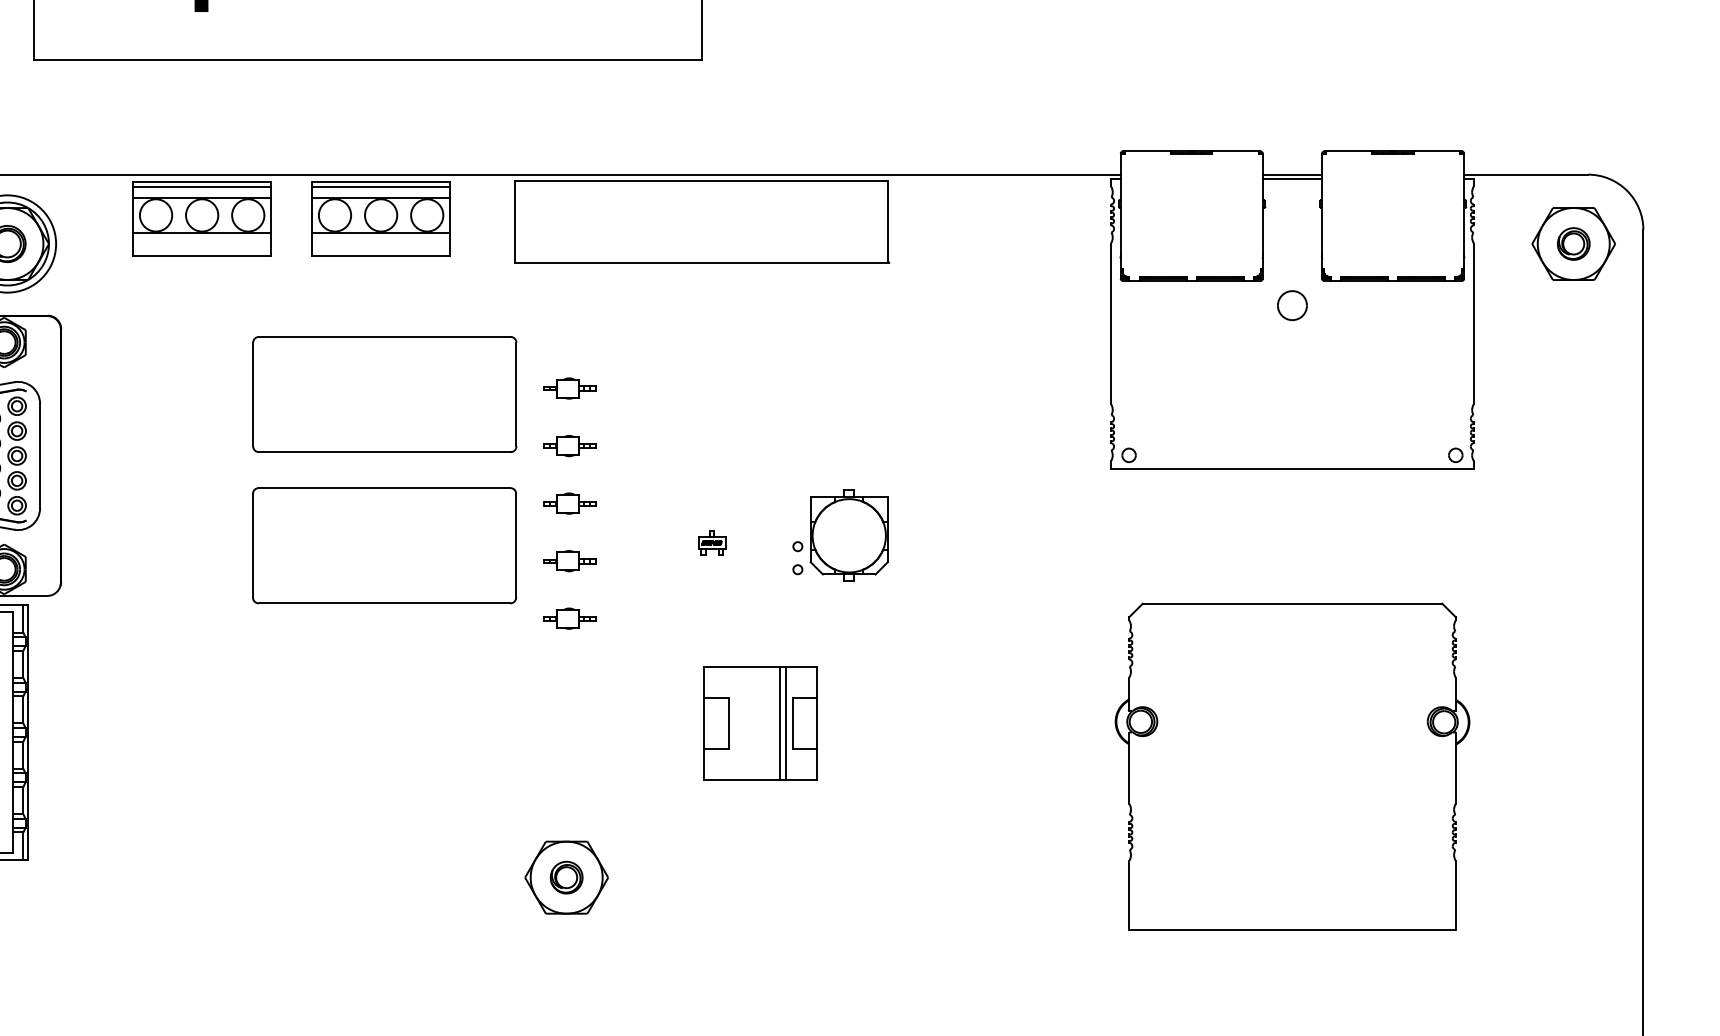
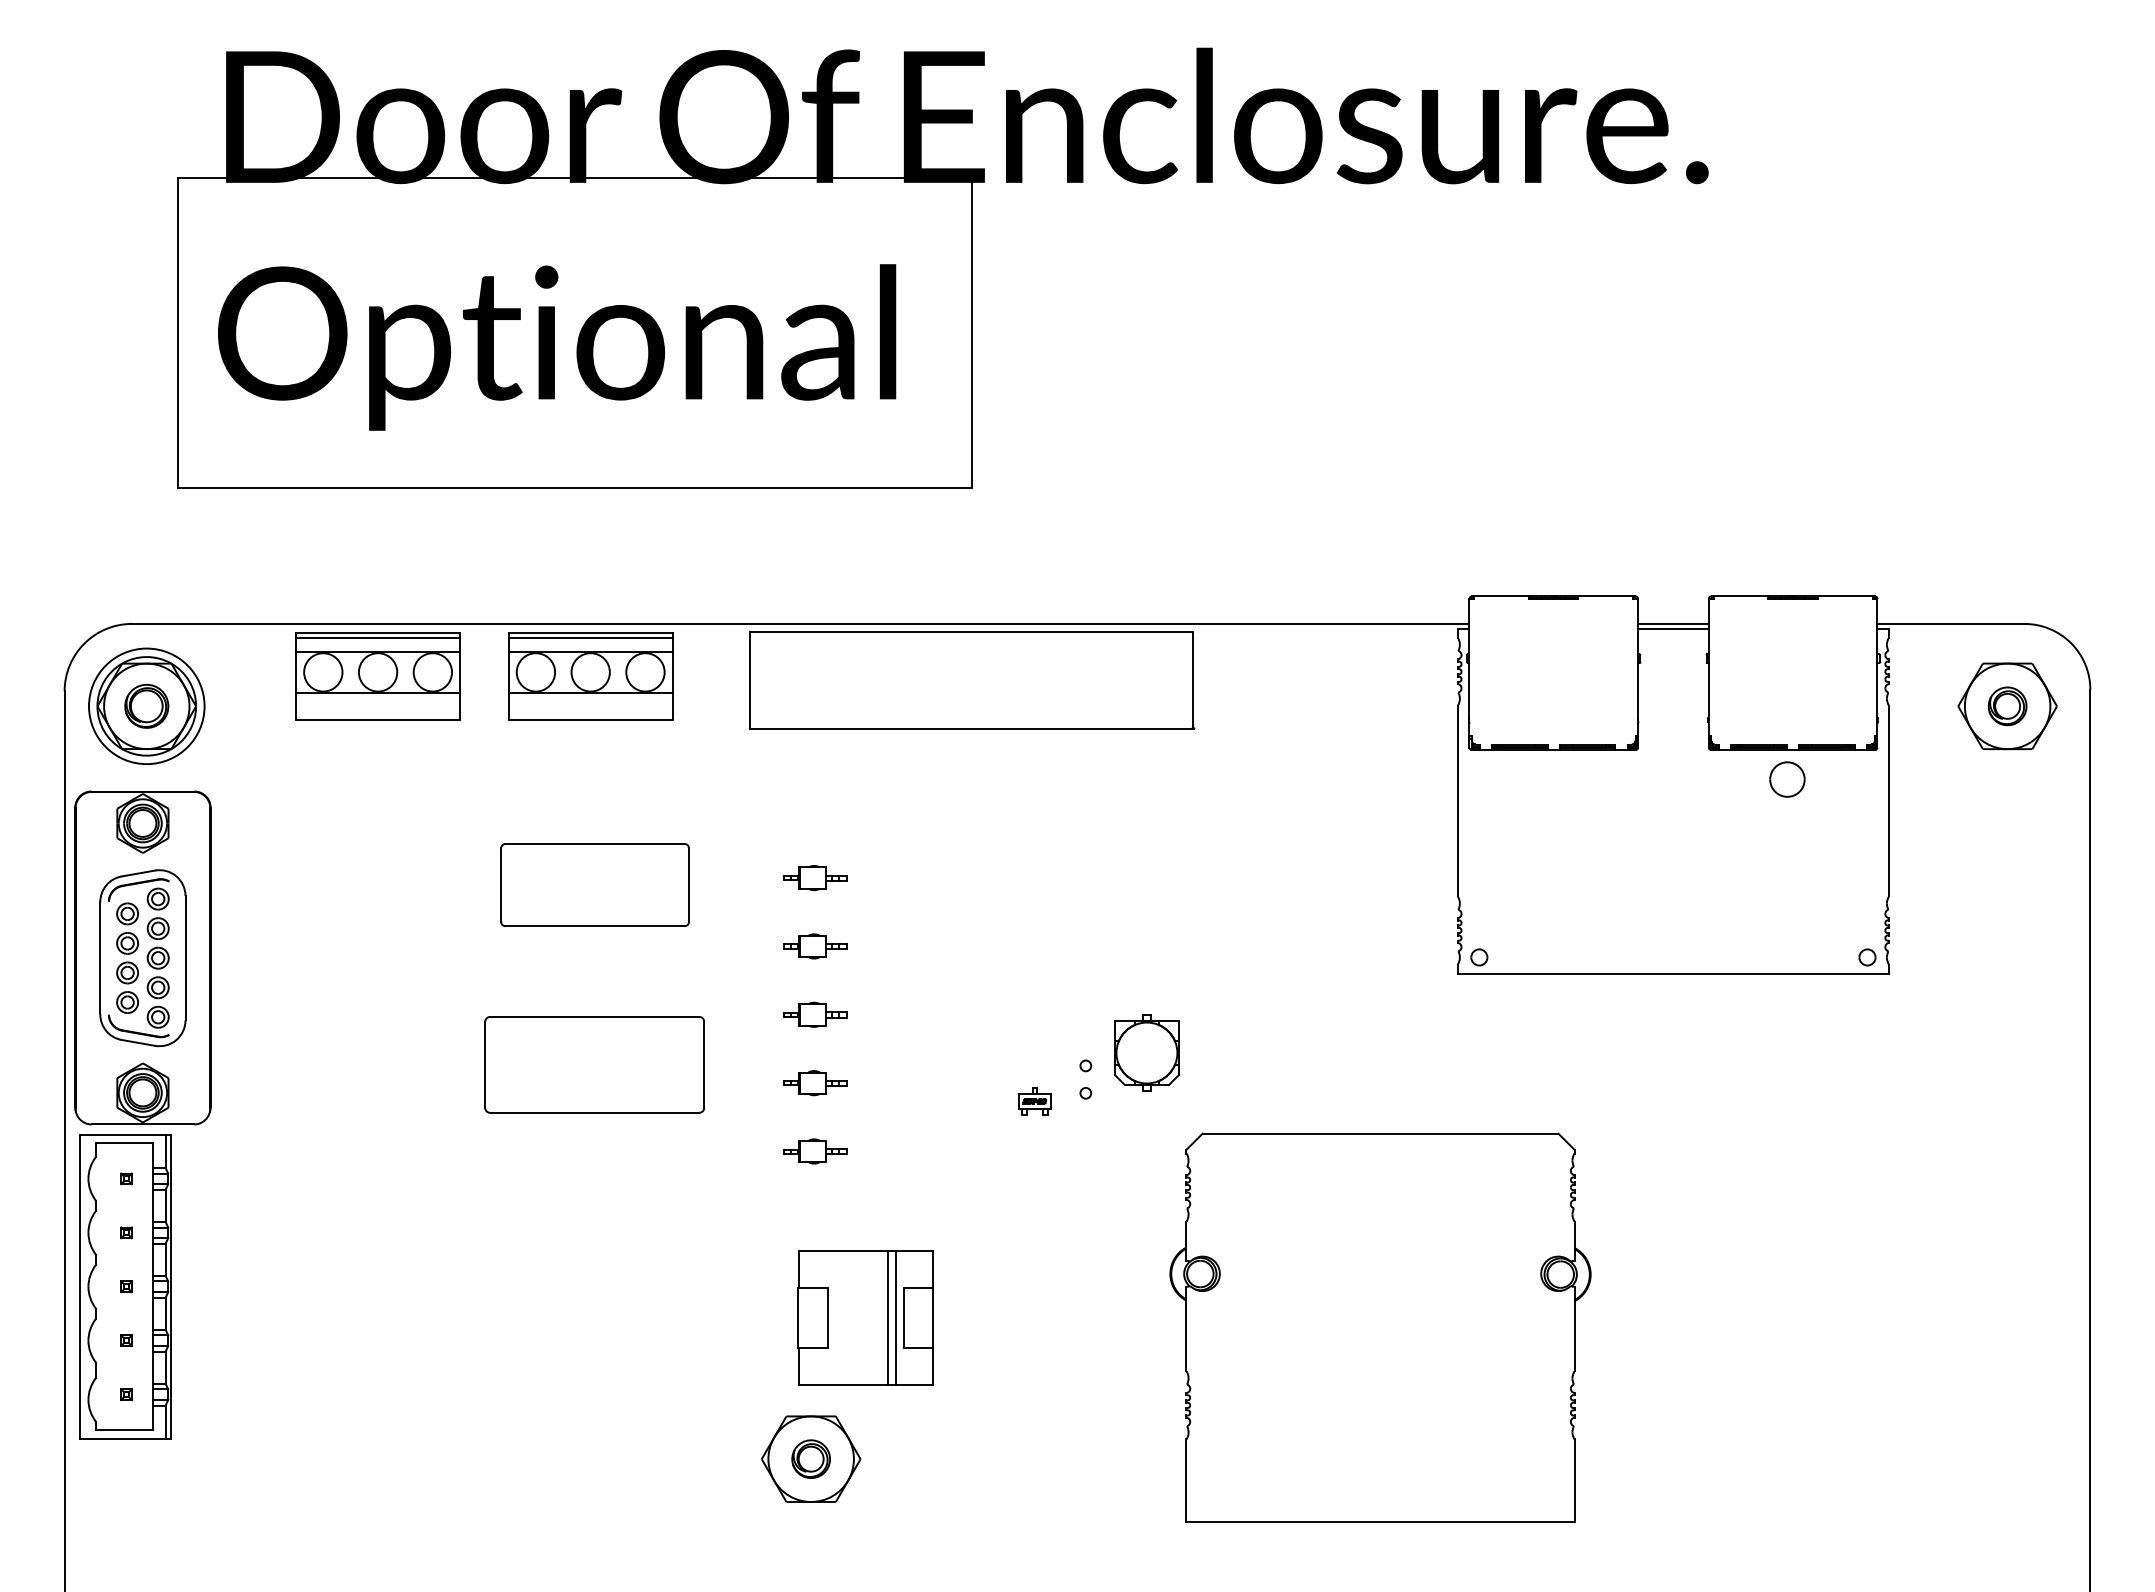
part: (1292, 305) -> (1787, 779), moved
part: (384, 393) -> (594, 884), size x0.6
part: (848, 535) -> (1146, 1052), size x0.7
part: (711, 542) -> (1034, 1101), moved
part: (384, 545) -> (594, 1064), size x0.7
part: (760, 723) -> (865, 1317), moved
part: (1292, 766) -> (1380, 1327), moved

